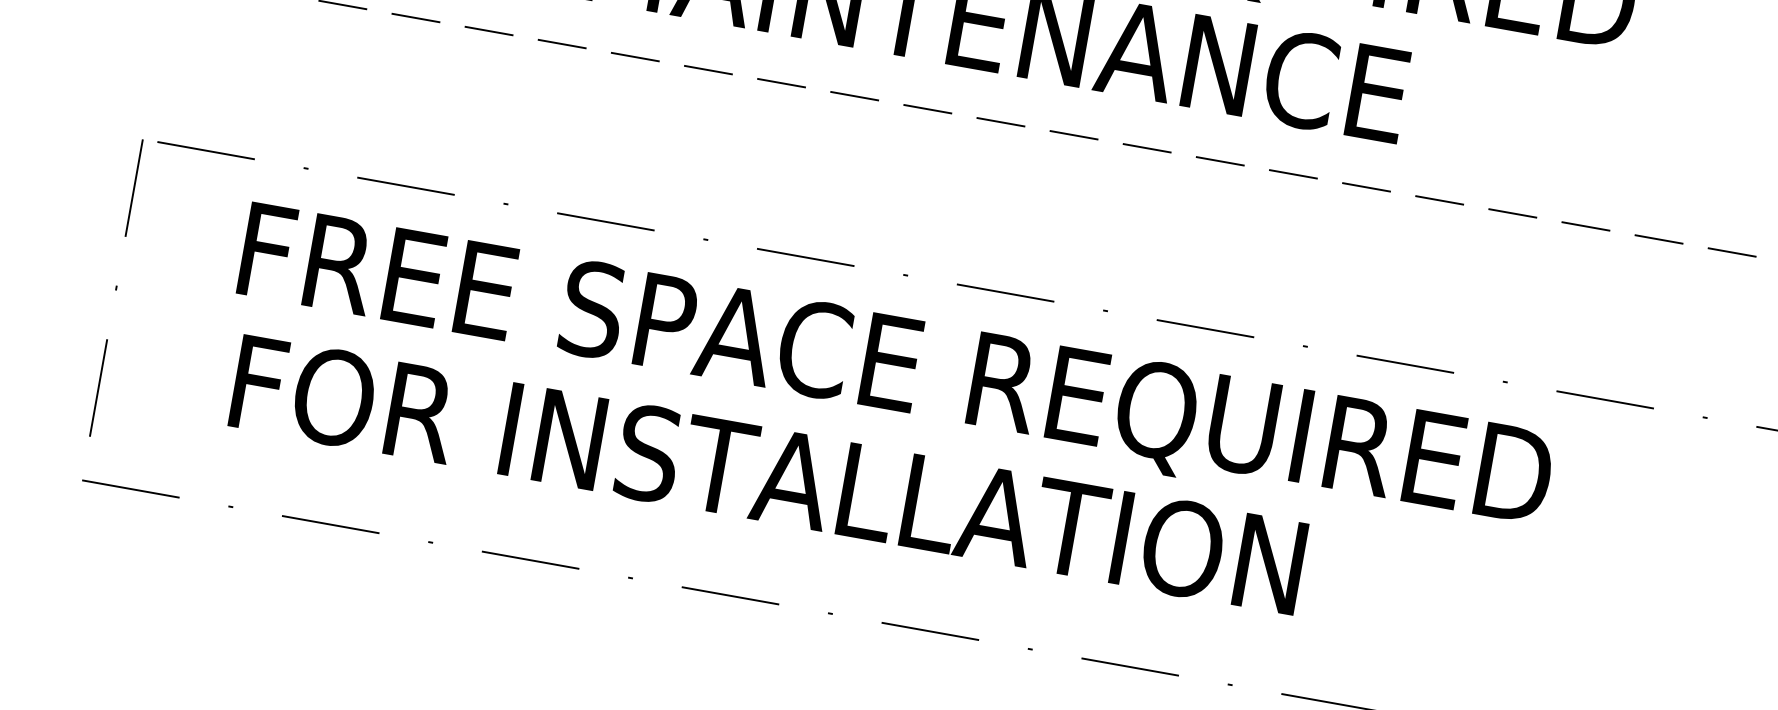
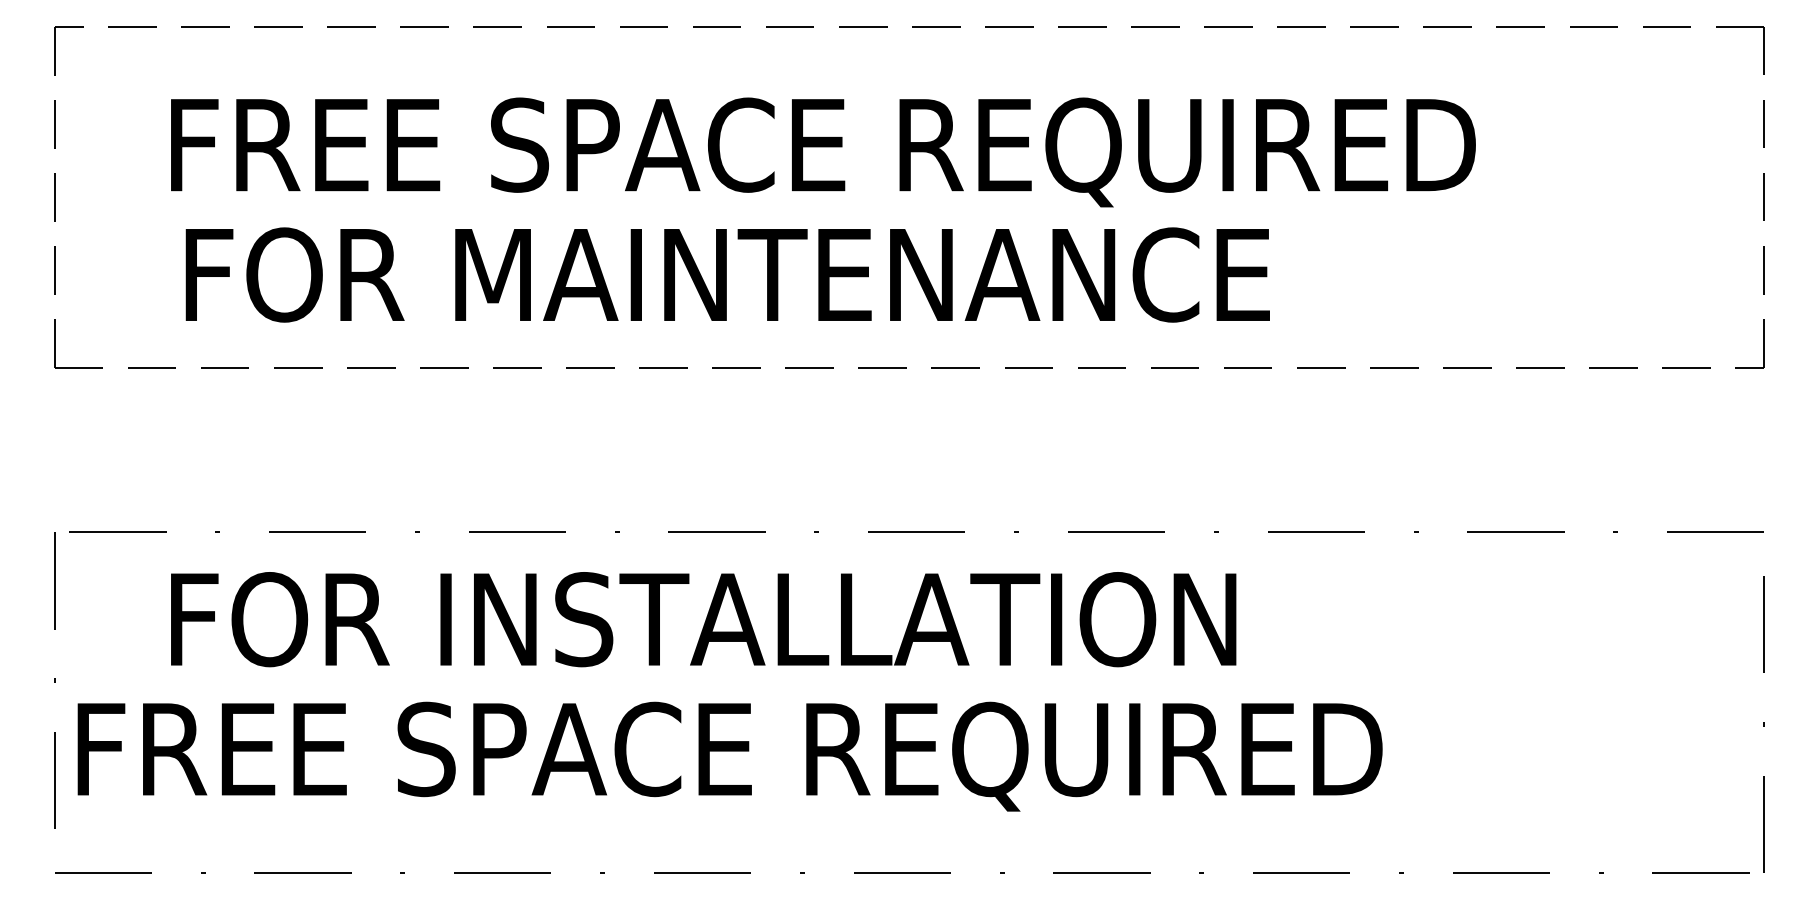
text: (925, 376) -> (853, 626), FREE SPACE REQUIRED -> FOR INSTALLATION
text: (778, 484) -> (729, 756), FOR INSTALLATION -> FREE SPACE REQUIRED

